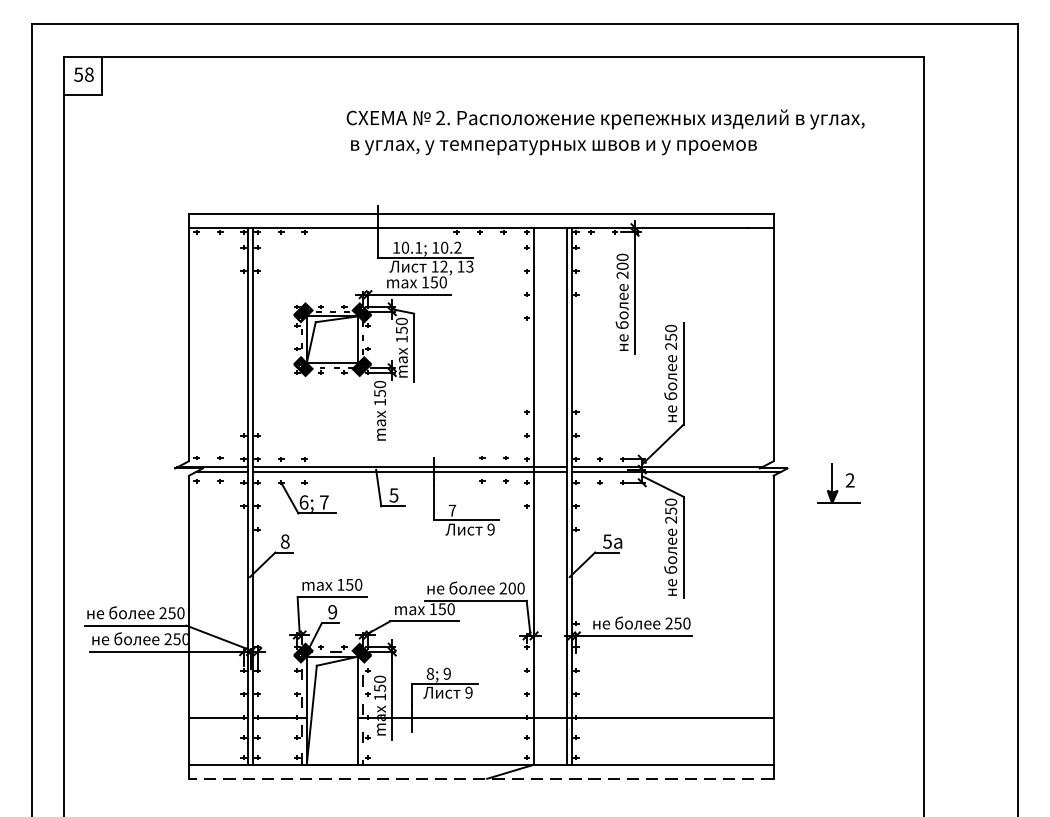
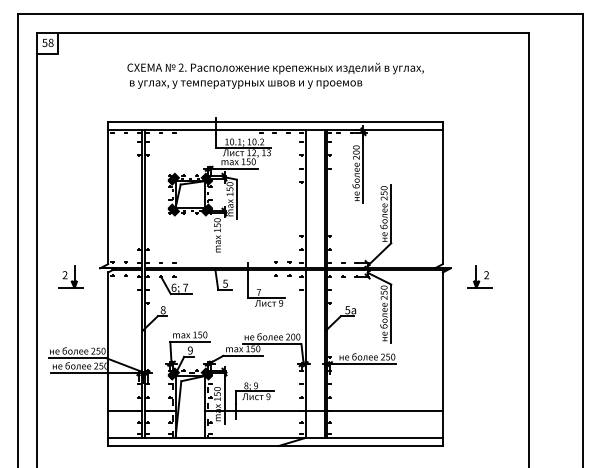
text: (605, 131) -> (275, 75), moved
part: (123, 482) -> (70, 276), added
line: (479, 777) -> (274, 445), dashed -> solid

